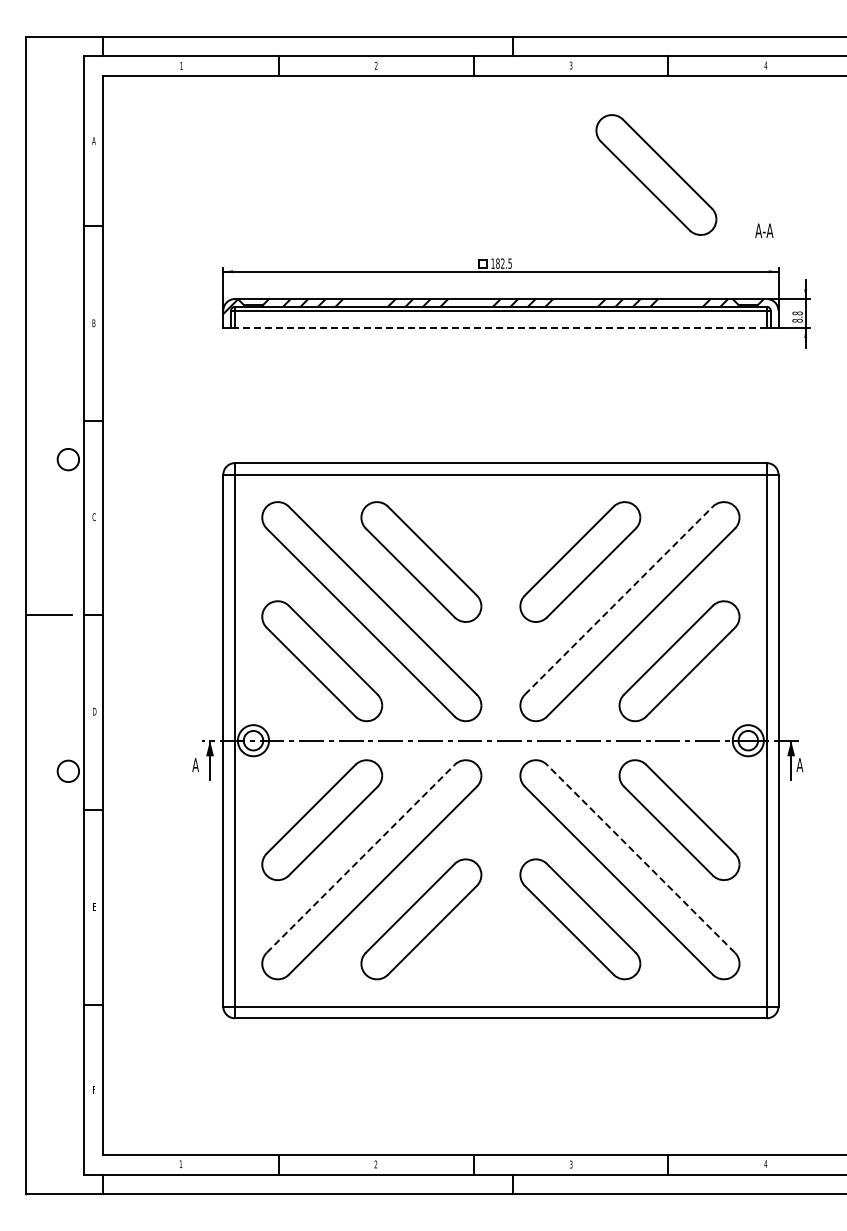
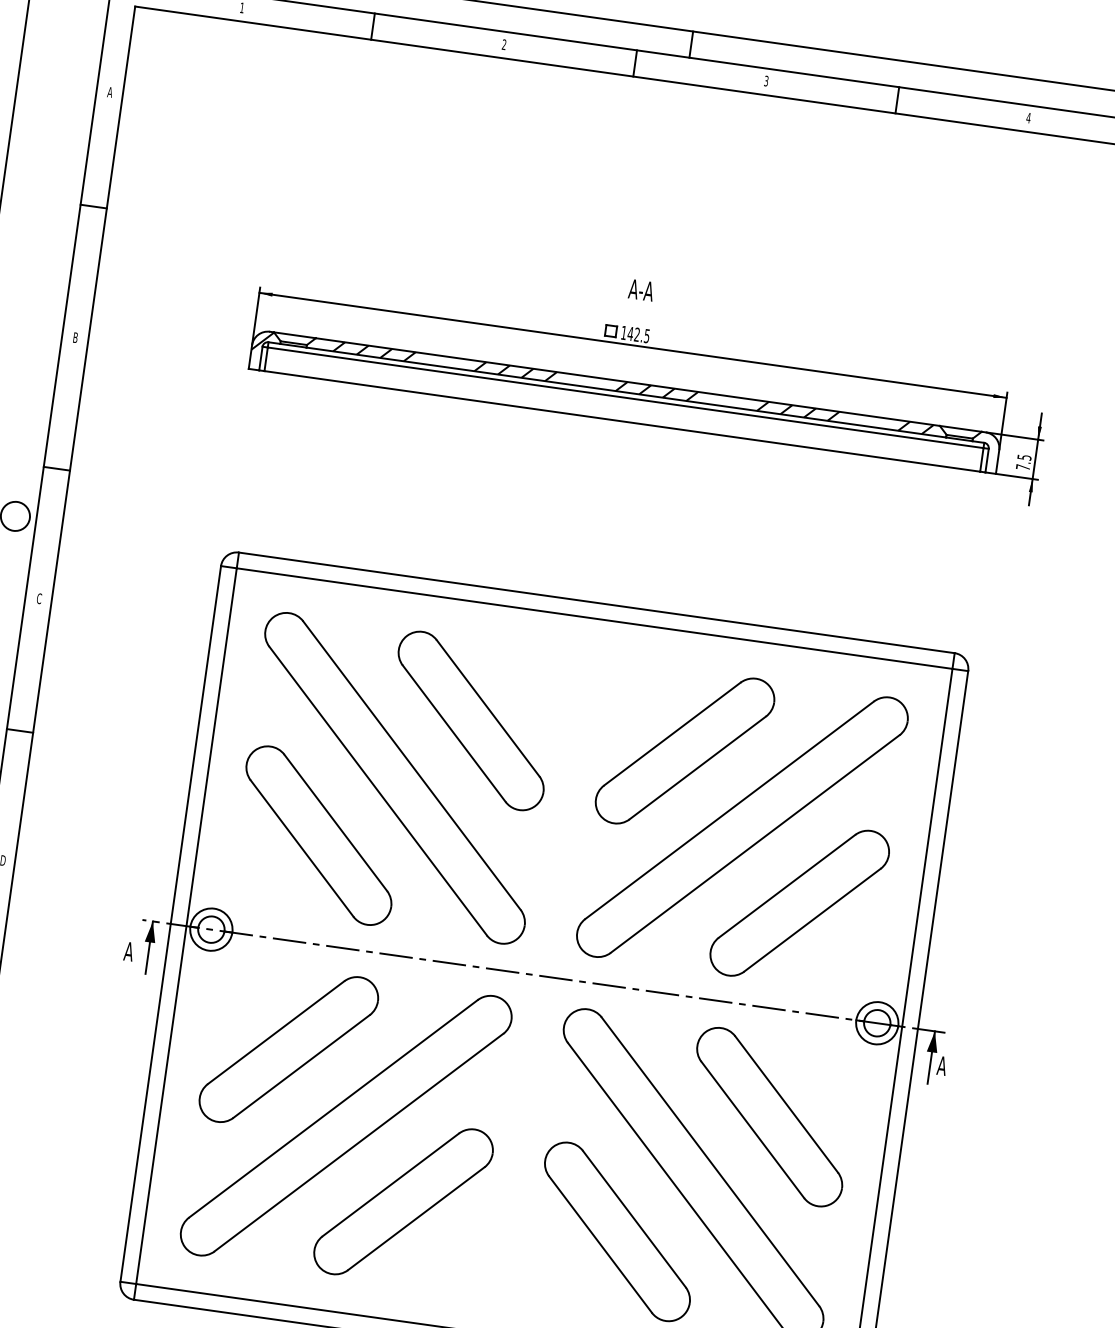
part: (656, 174) -> (860, 243), removed
text: (764, 230) -> (641, 289), moved
text: (497, 263) -> (630, 333), 182.5 -> 142.5
text: (797, 316) -> (1023, 461), 8.8 -> 7.5
line: (500, 328) -> (621, 421), dashed -> solid
line: (618, 600) -> (729, 809), dashed -> solid
line: (360, 858) -> (333, 1108), dashed -> solid
line: (640, 858) -> (709, 1161), dashed -> solid

